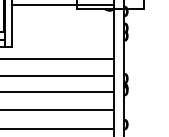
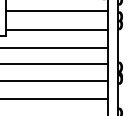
line: (62, 22) -> (56, 11), added
line: (62, 40) -> (56, 29), added

